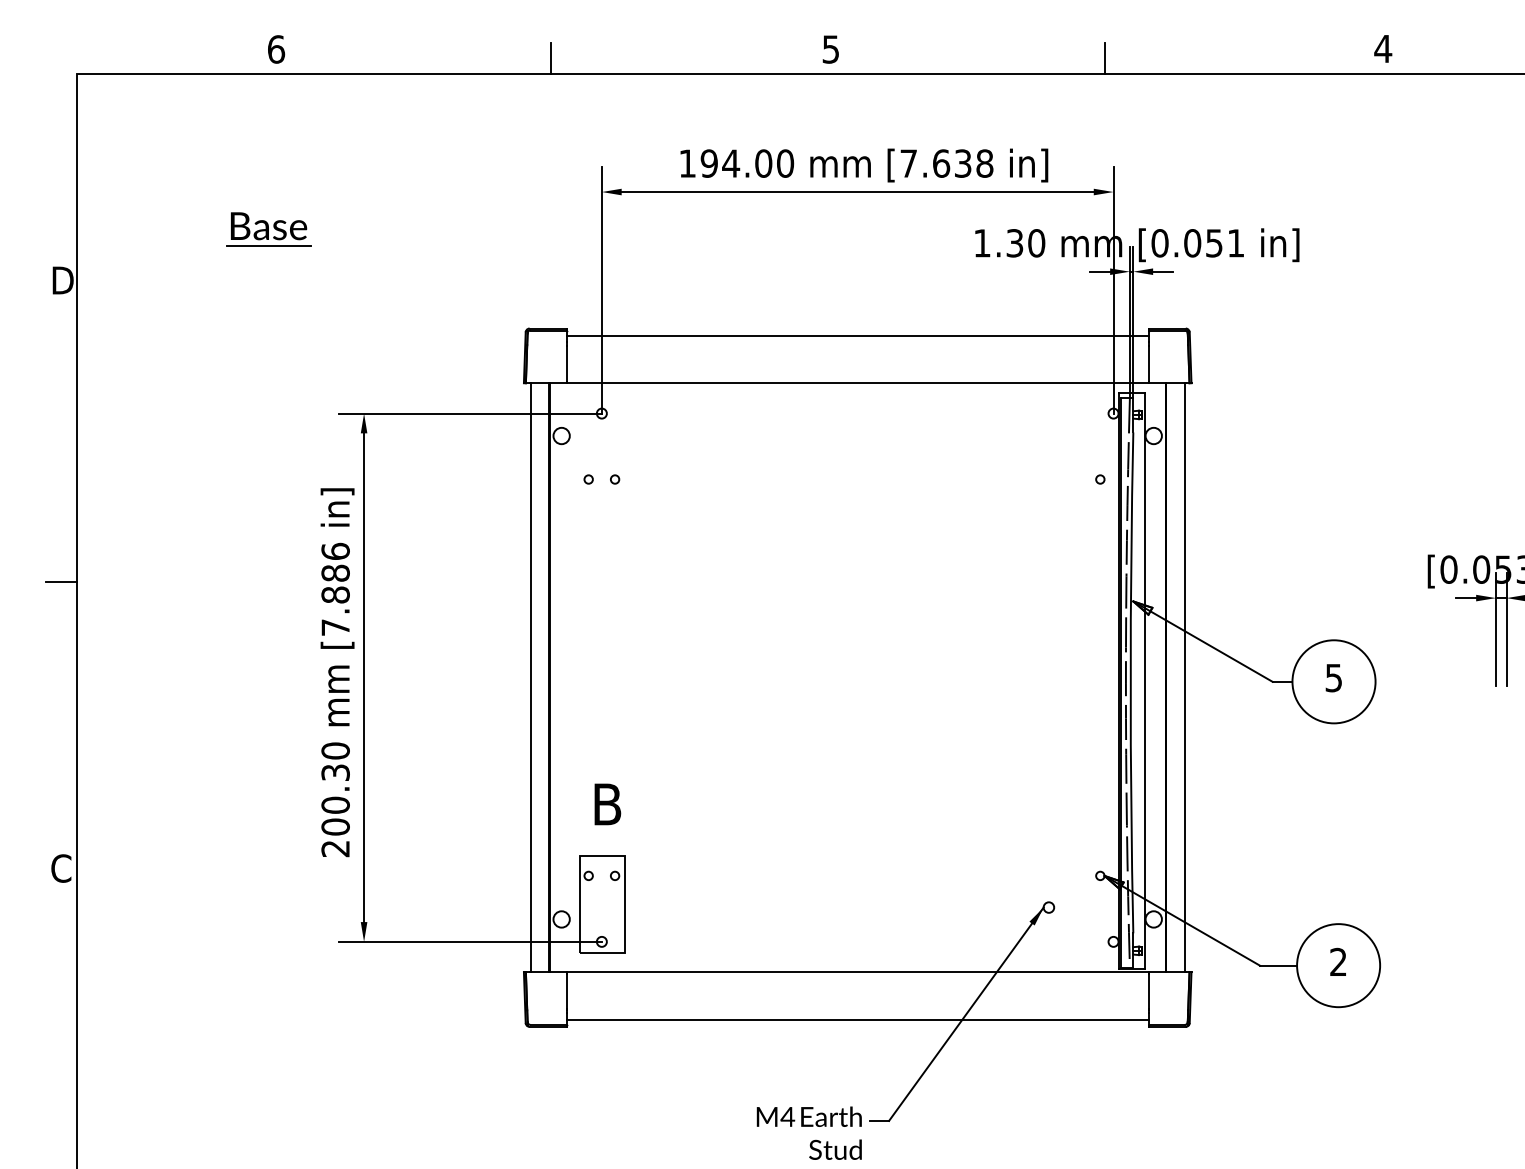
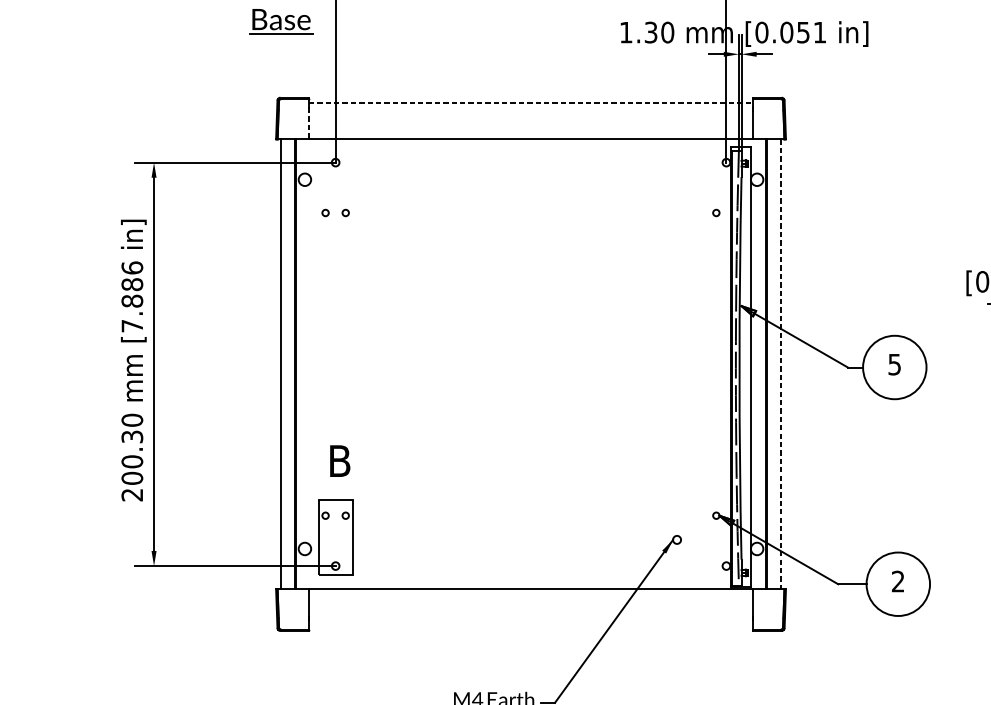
part: (268, 229) -> (281, 22), moved
line: (858, 335) -> (531, 103), solid -> dashed
line: (566, 364) -> (308, 125), solid -> dashed
line: (1184, 678) -> (780, 364), solid -> dashed
line: (857, 1019) -> (530, 625), removed

